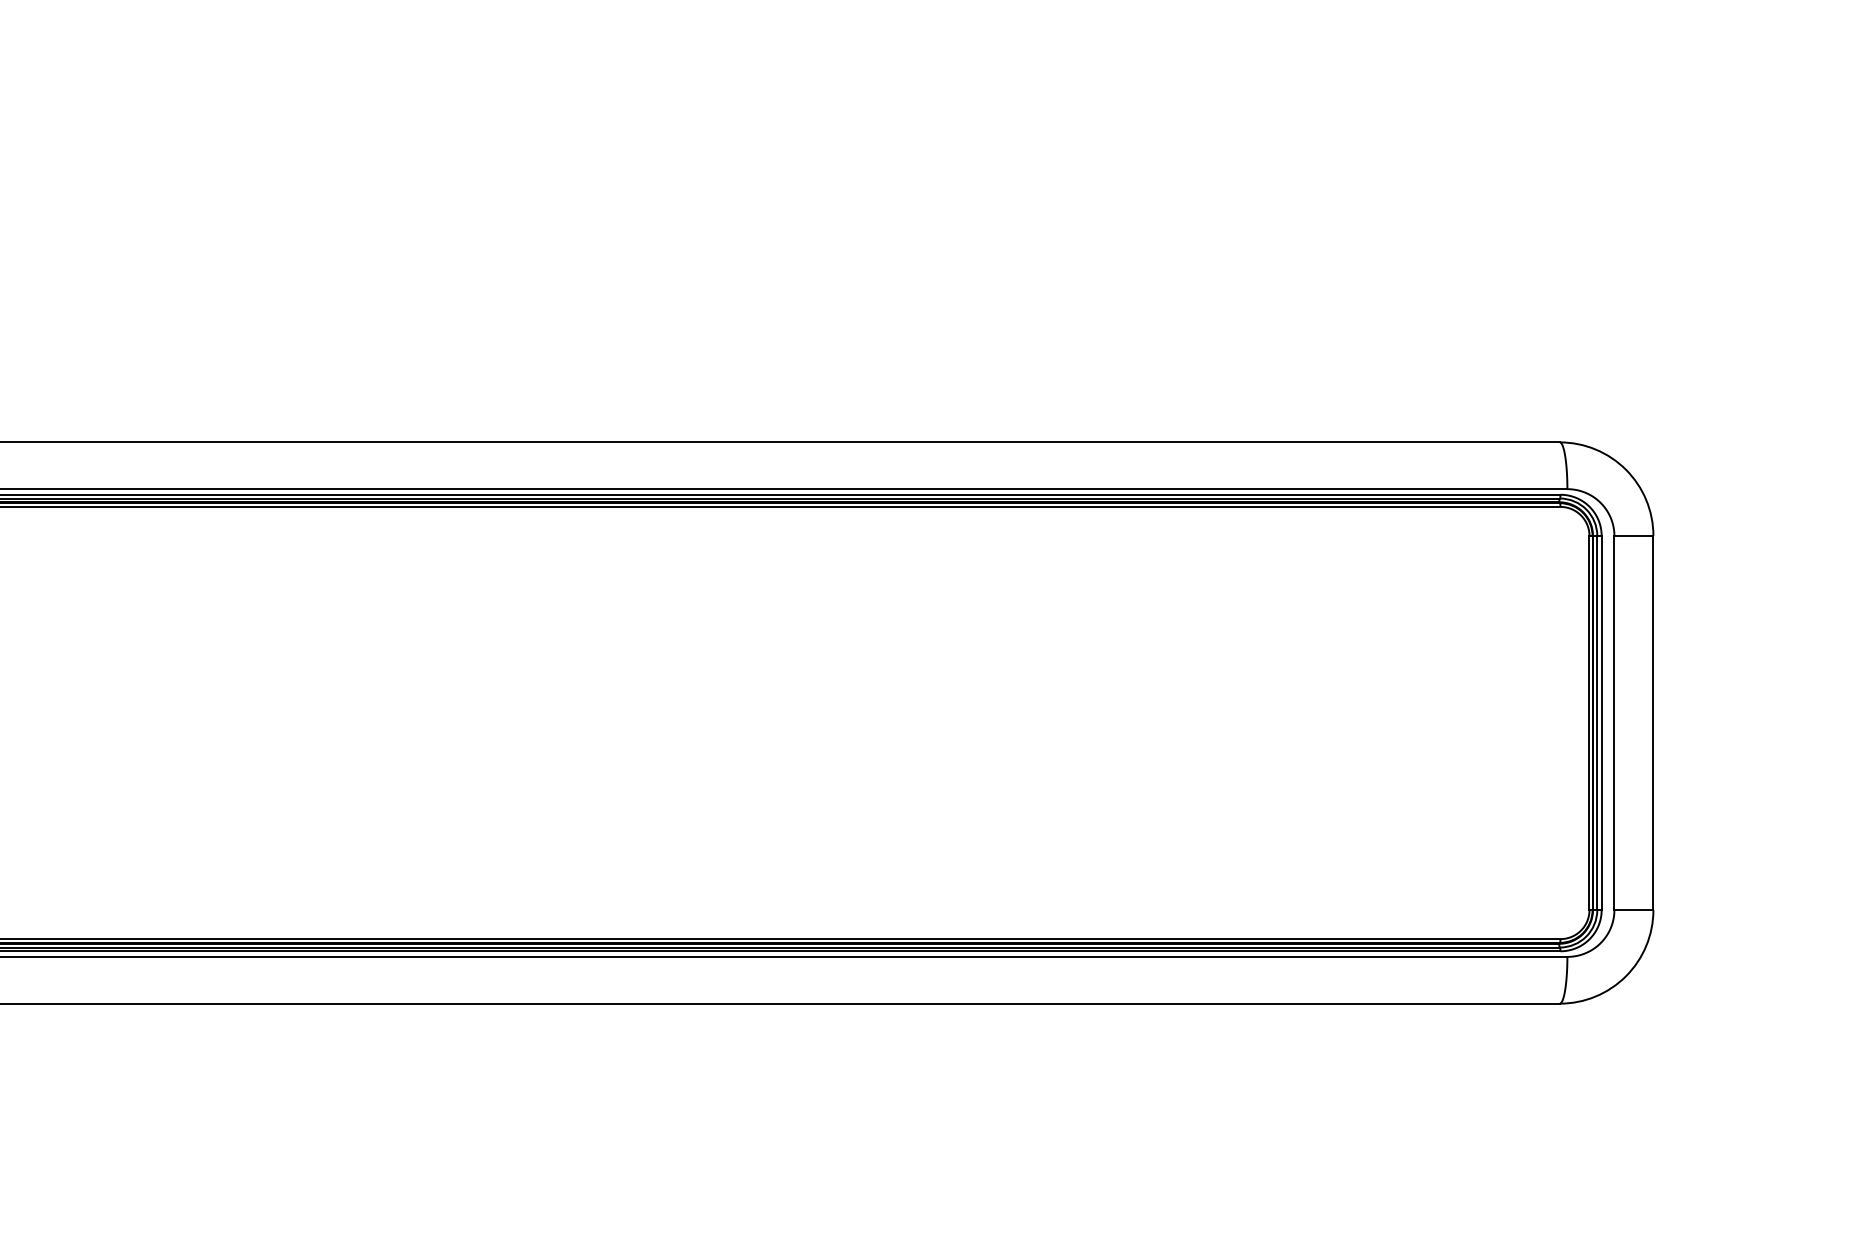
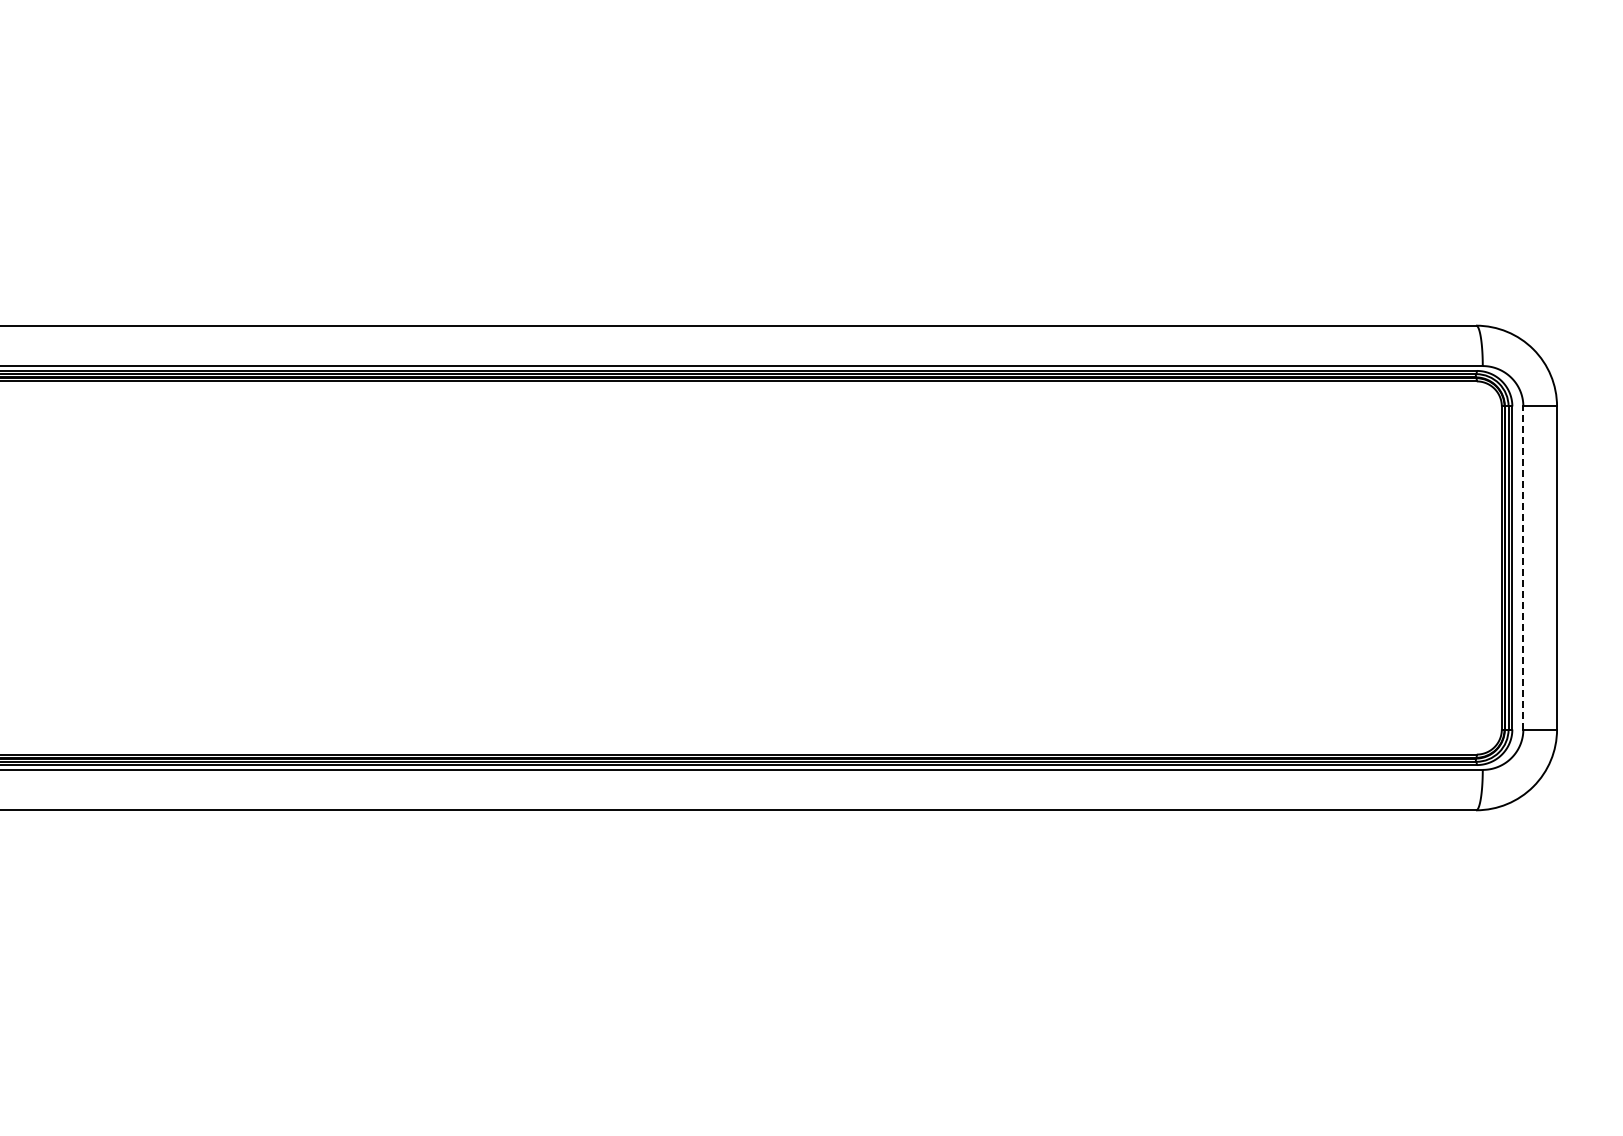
line: (1614, 722) -> (1523, 567), solid -> dashed

